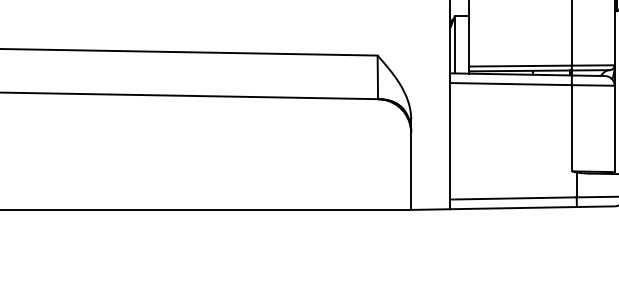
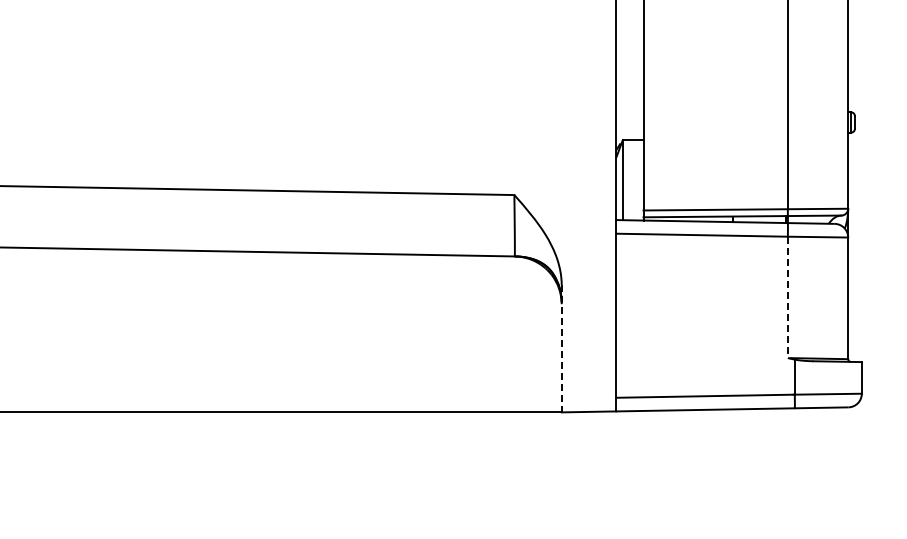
line: (571, 128) -> (787, 297), solid -> dashed
line: (411, 164) -> (561, 348), solid -> dashed

